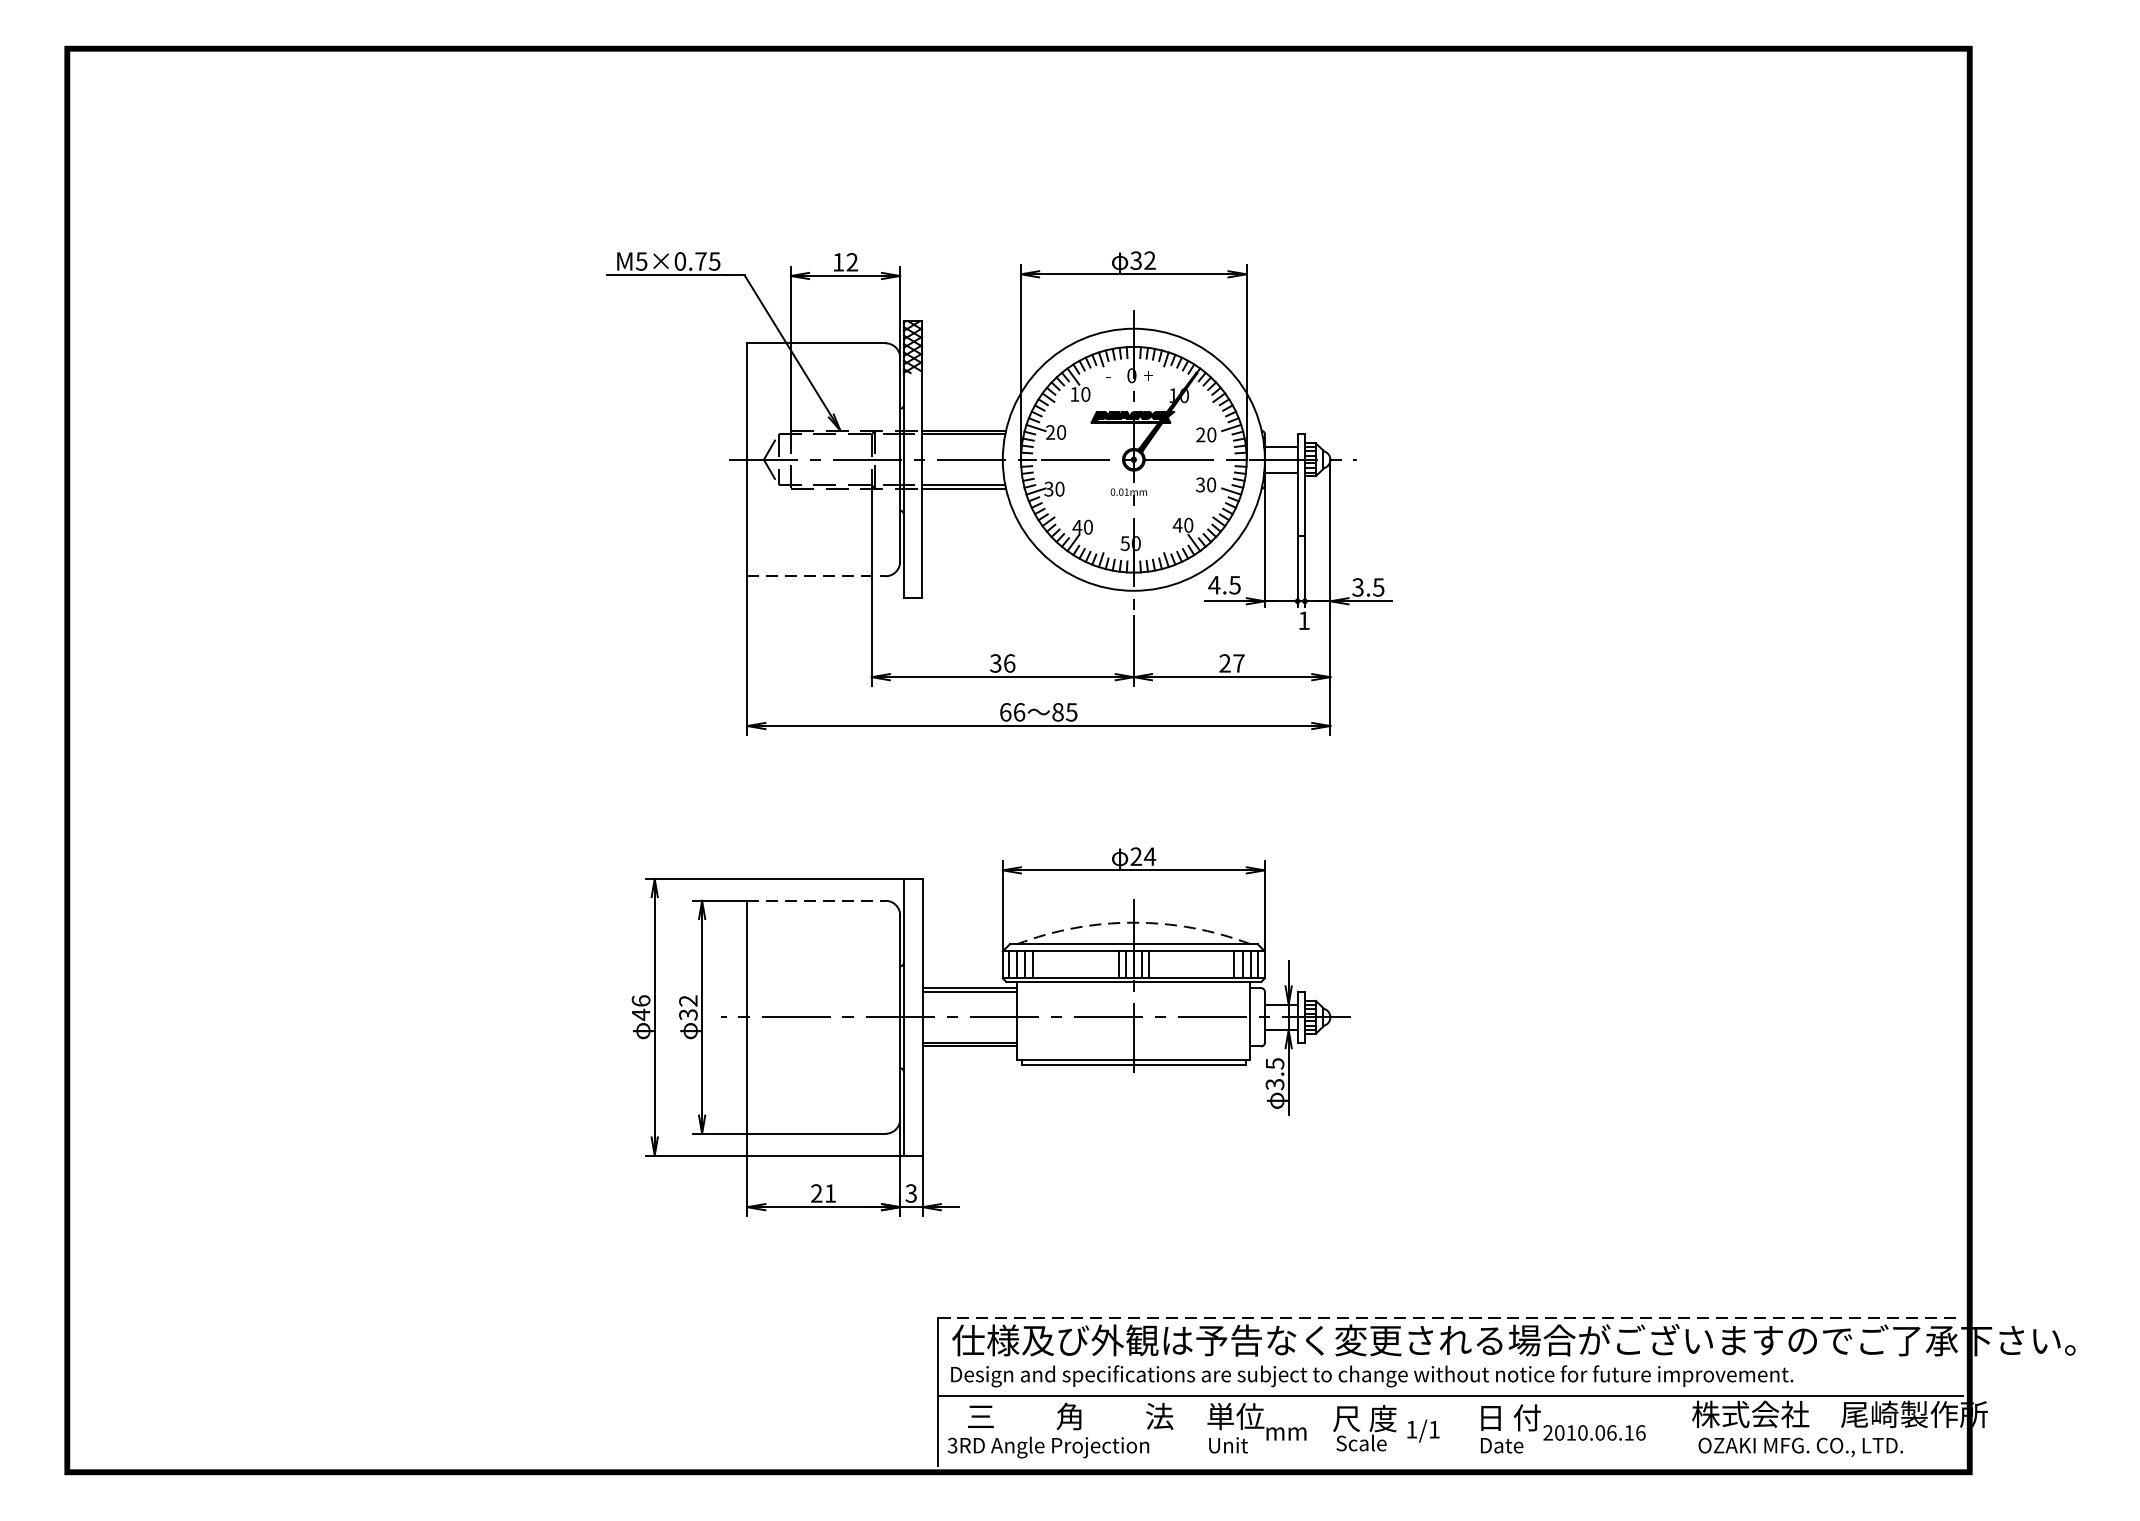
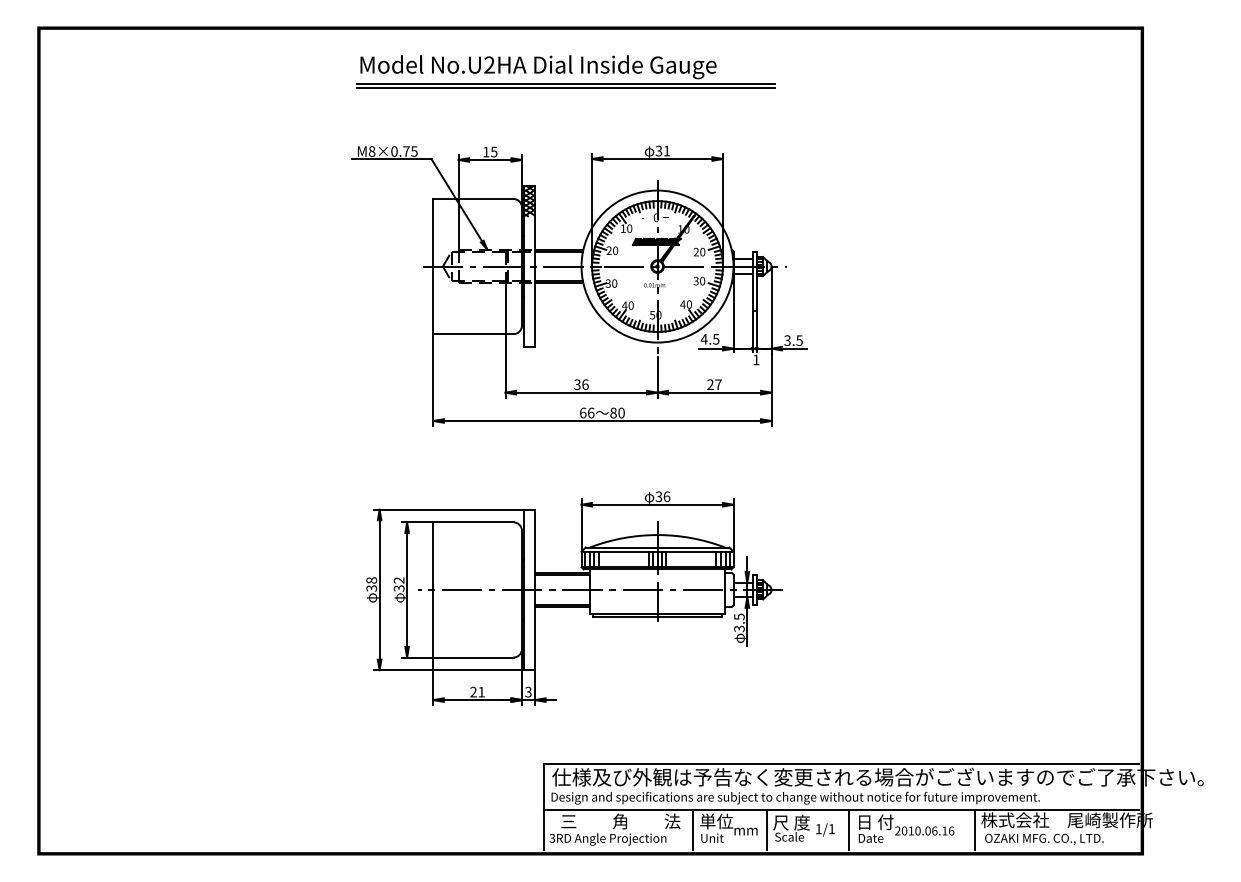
part: (975, 123) -> (565, 71), added
text: (1149, 259) -> (666, 150), 32 -> 31
text: (640, 261) -> (371, 151), M5×0.75 -> M8×0.75
text: (852, 261) -> (494, 151), 12 -> 15
line: (816, 576) -> (473, 334), dashed -> solid
text: (1071, 711) -> (621, 412), 85 -> 80
text: (1142, 856) -> (662, 496), 24 -> 36
line: (816, 901) -> (473, 522), dashed -> solid
arc: (1133, 923) -> (657, 535), dashed -> solid
text: (640, 1007) -> (371, 584), 46 -> 38
line: (1451, 1318) -> (841, 764), dashed -> solid
line: (1195, 1430) -> (693, 829), added
line: (1321, 1430) -> (766, 829), added
line: (1464, 1430) -> (849, 829), added
line: (1680, 1430) -> (974, 829), added

